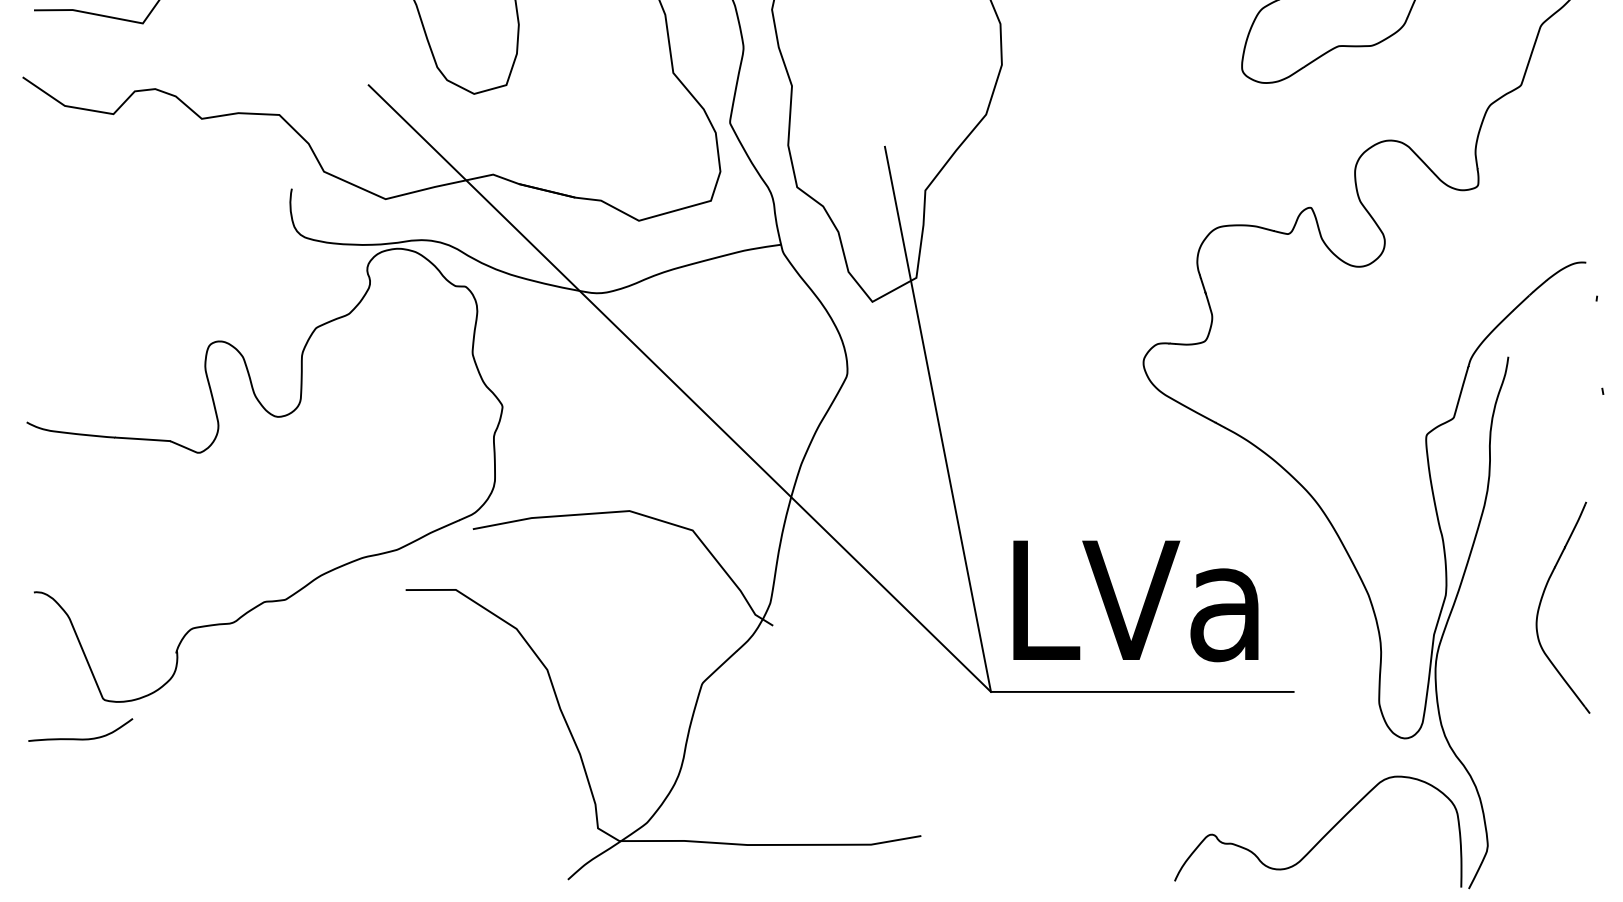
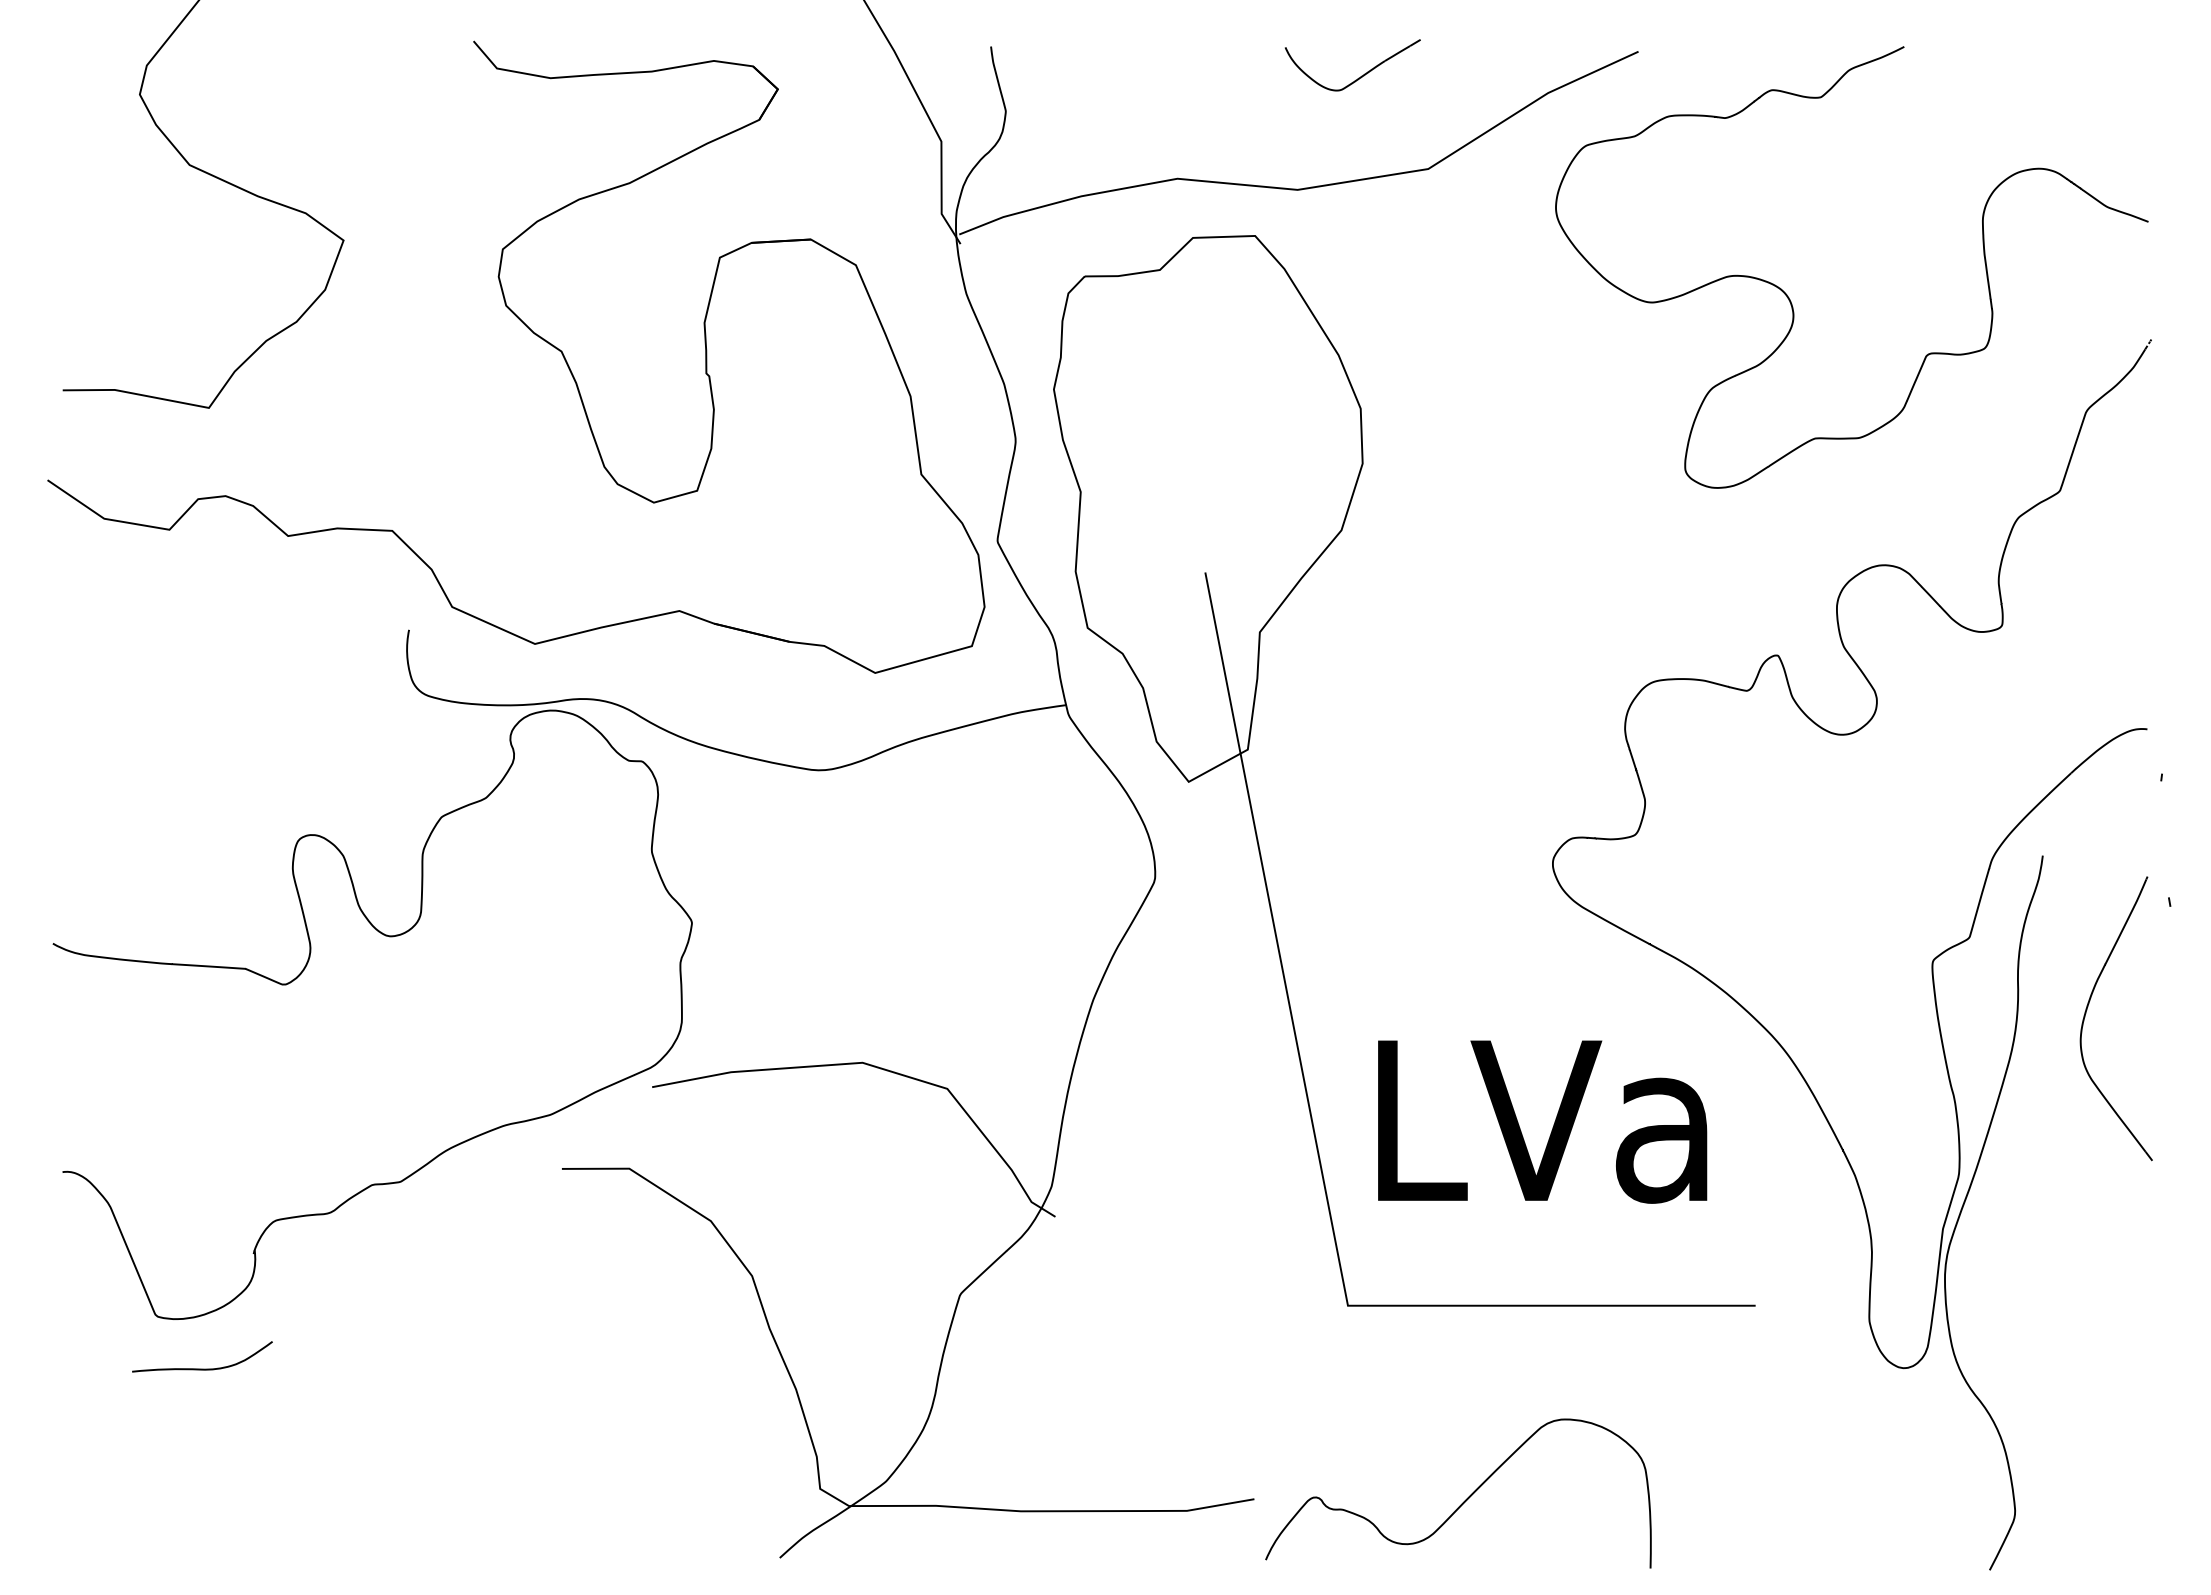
line: (679, 388) -> (929, 898), removed
text: (1135, 600) -> (1542, 1121), moved
part: (1541, 601) -> (2087, 1010), moved
curve: (80, 738) -> (202, 1368), moved
curve: (1323, 836) -> (1465, 1499), moved

